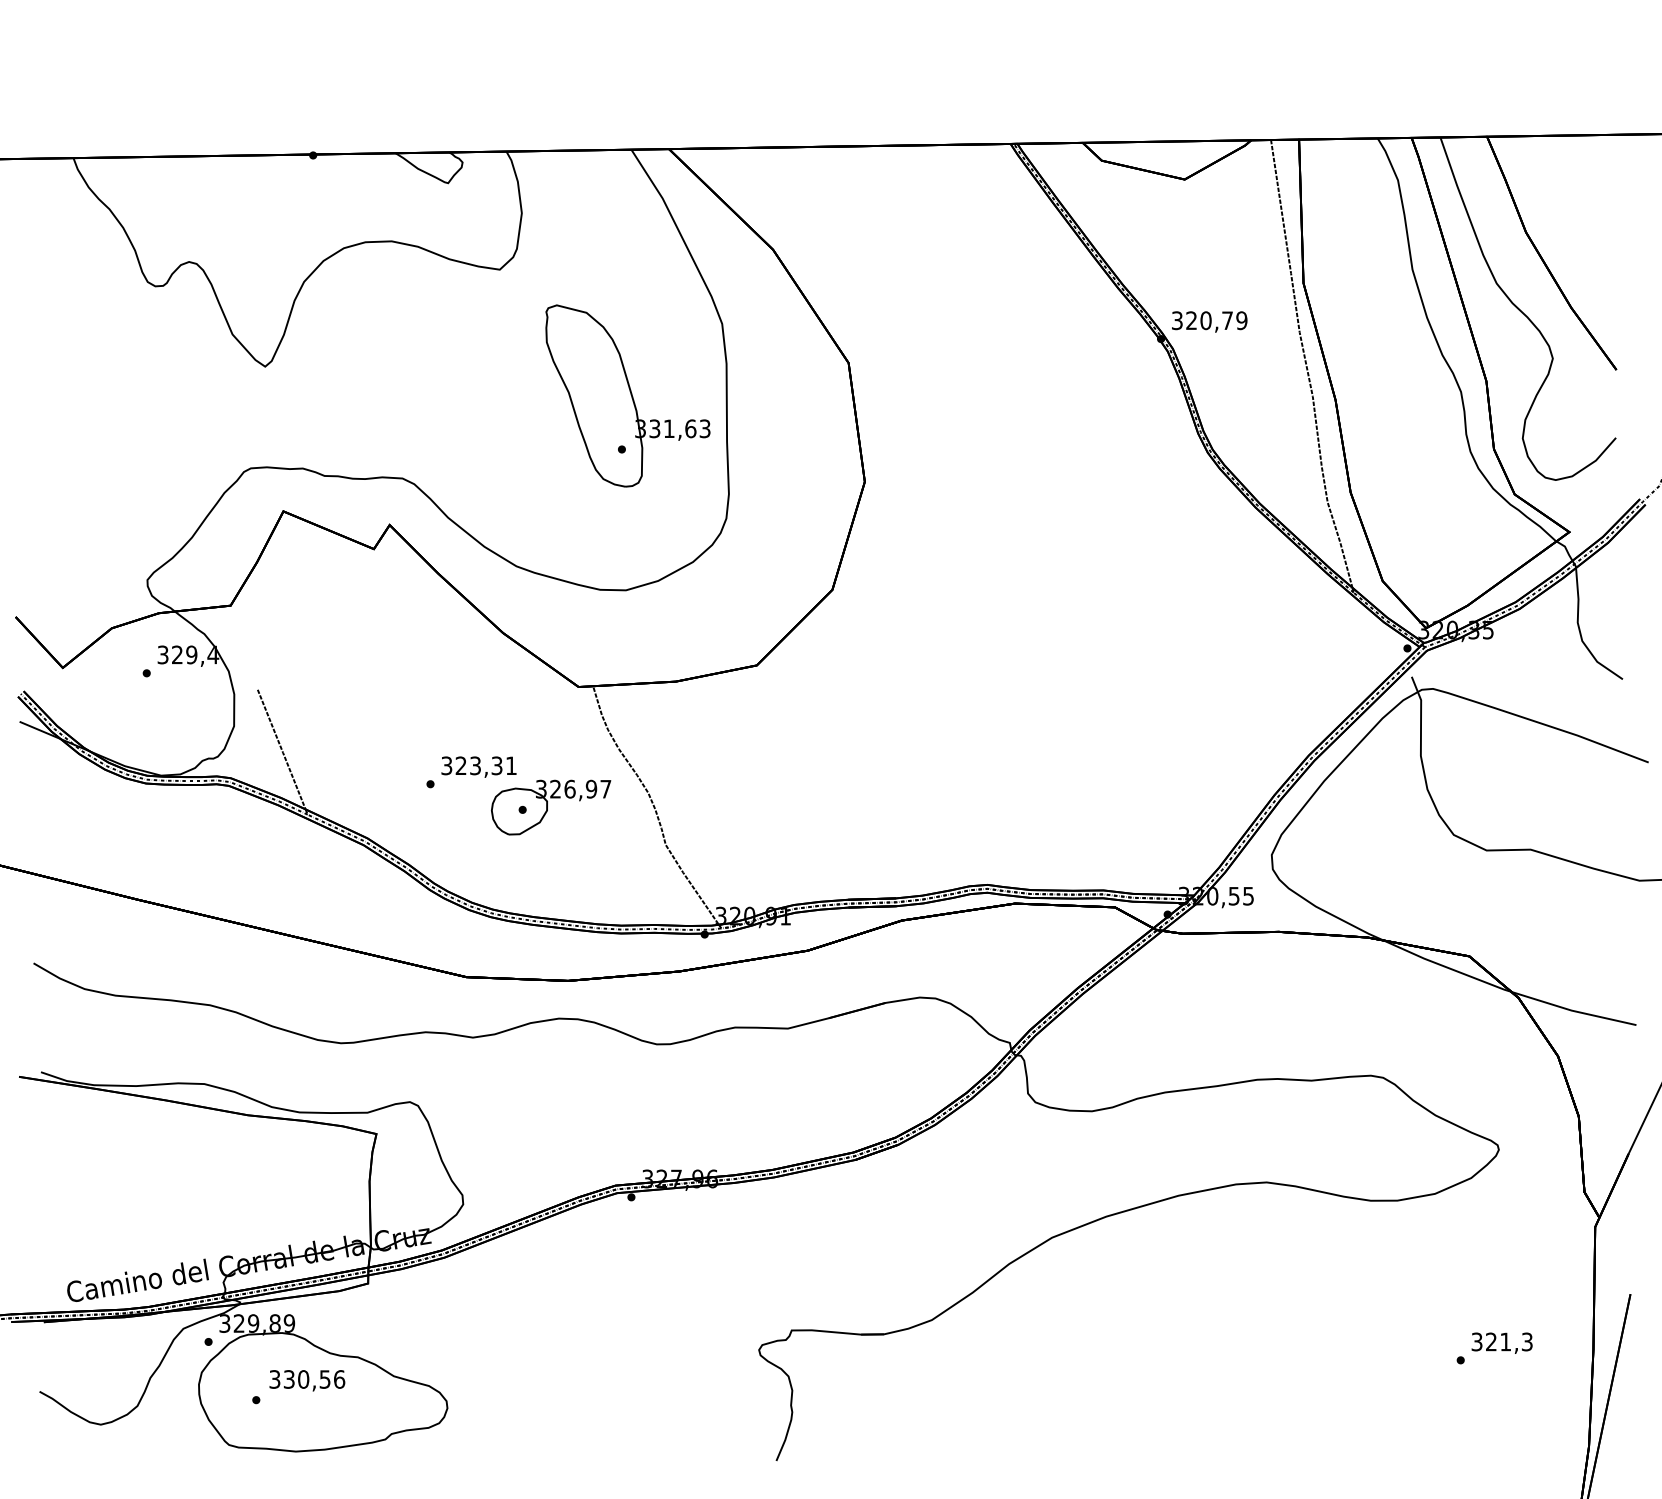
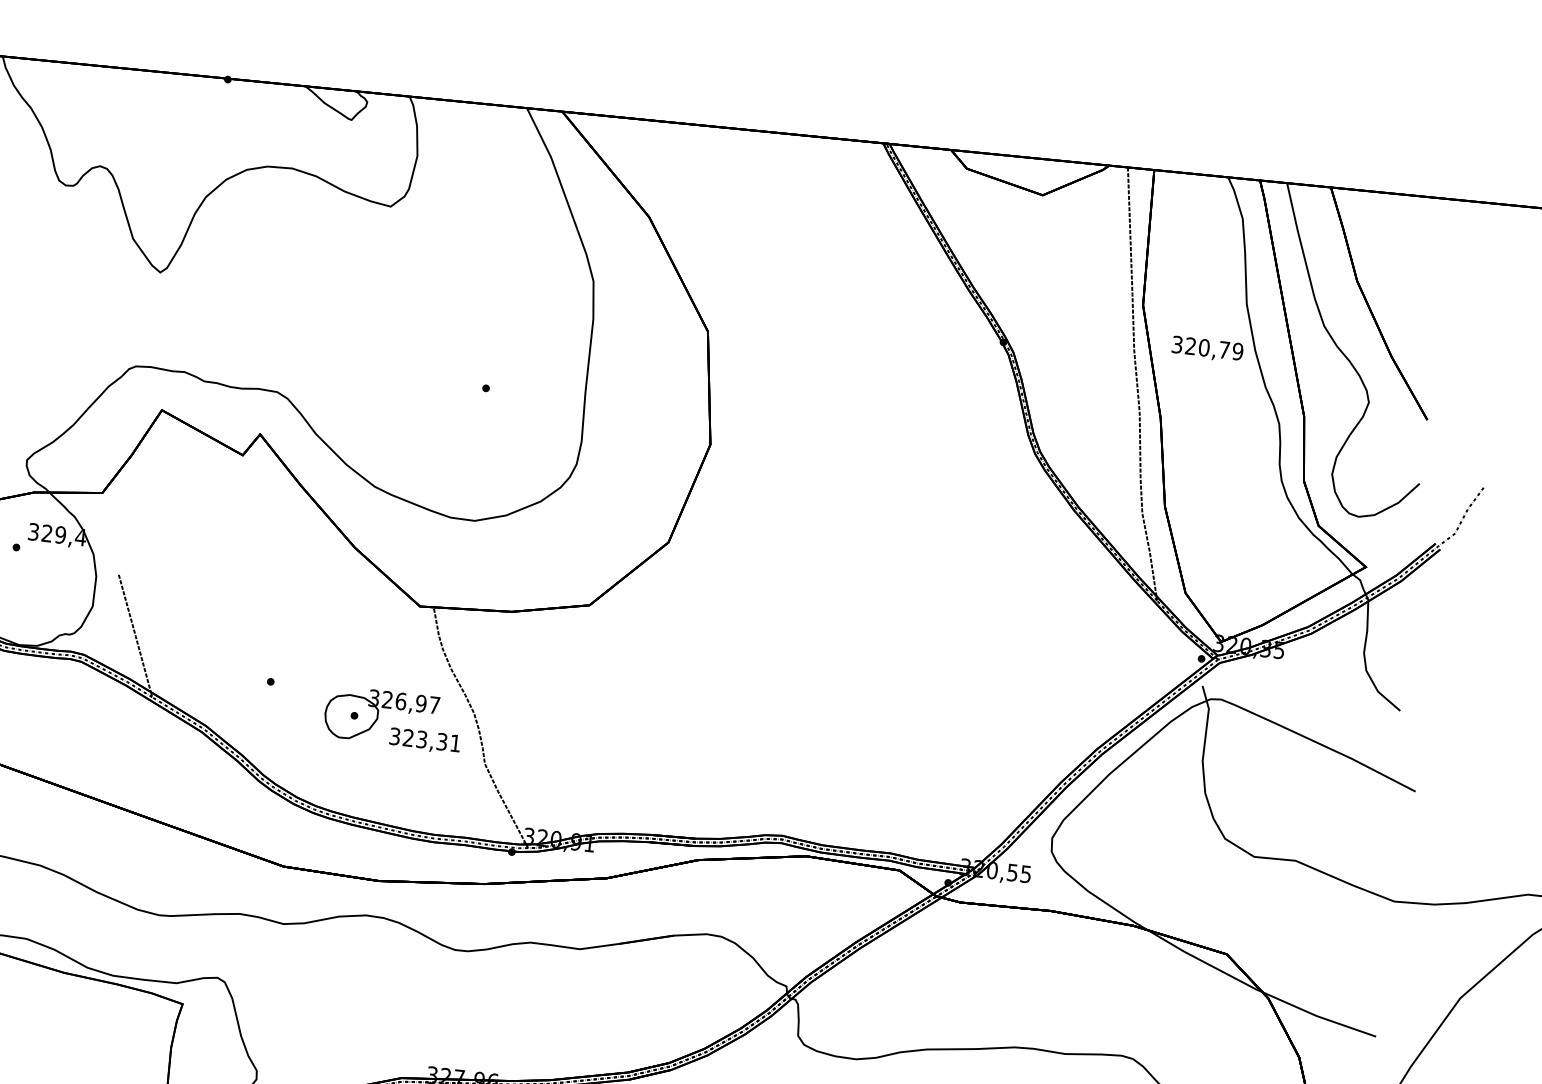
text: (1209, 321) -> (1207, 348), moved
part: (627, 395) -> (497, 338), removed
text: (478, 766) -> (424, 740), moved

